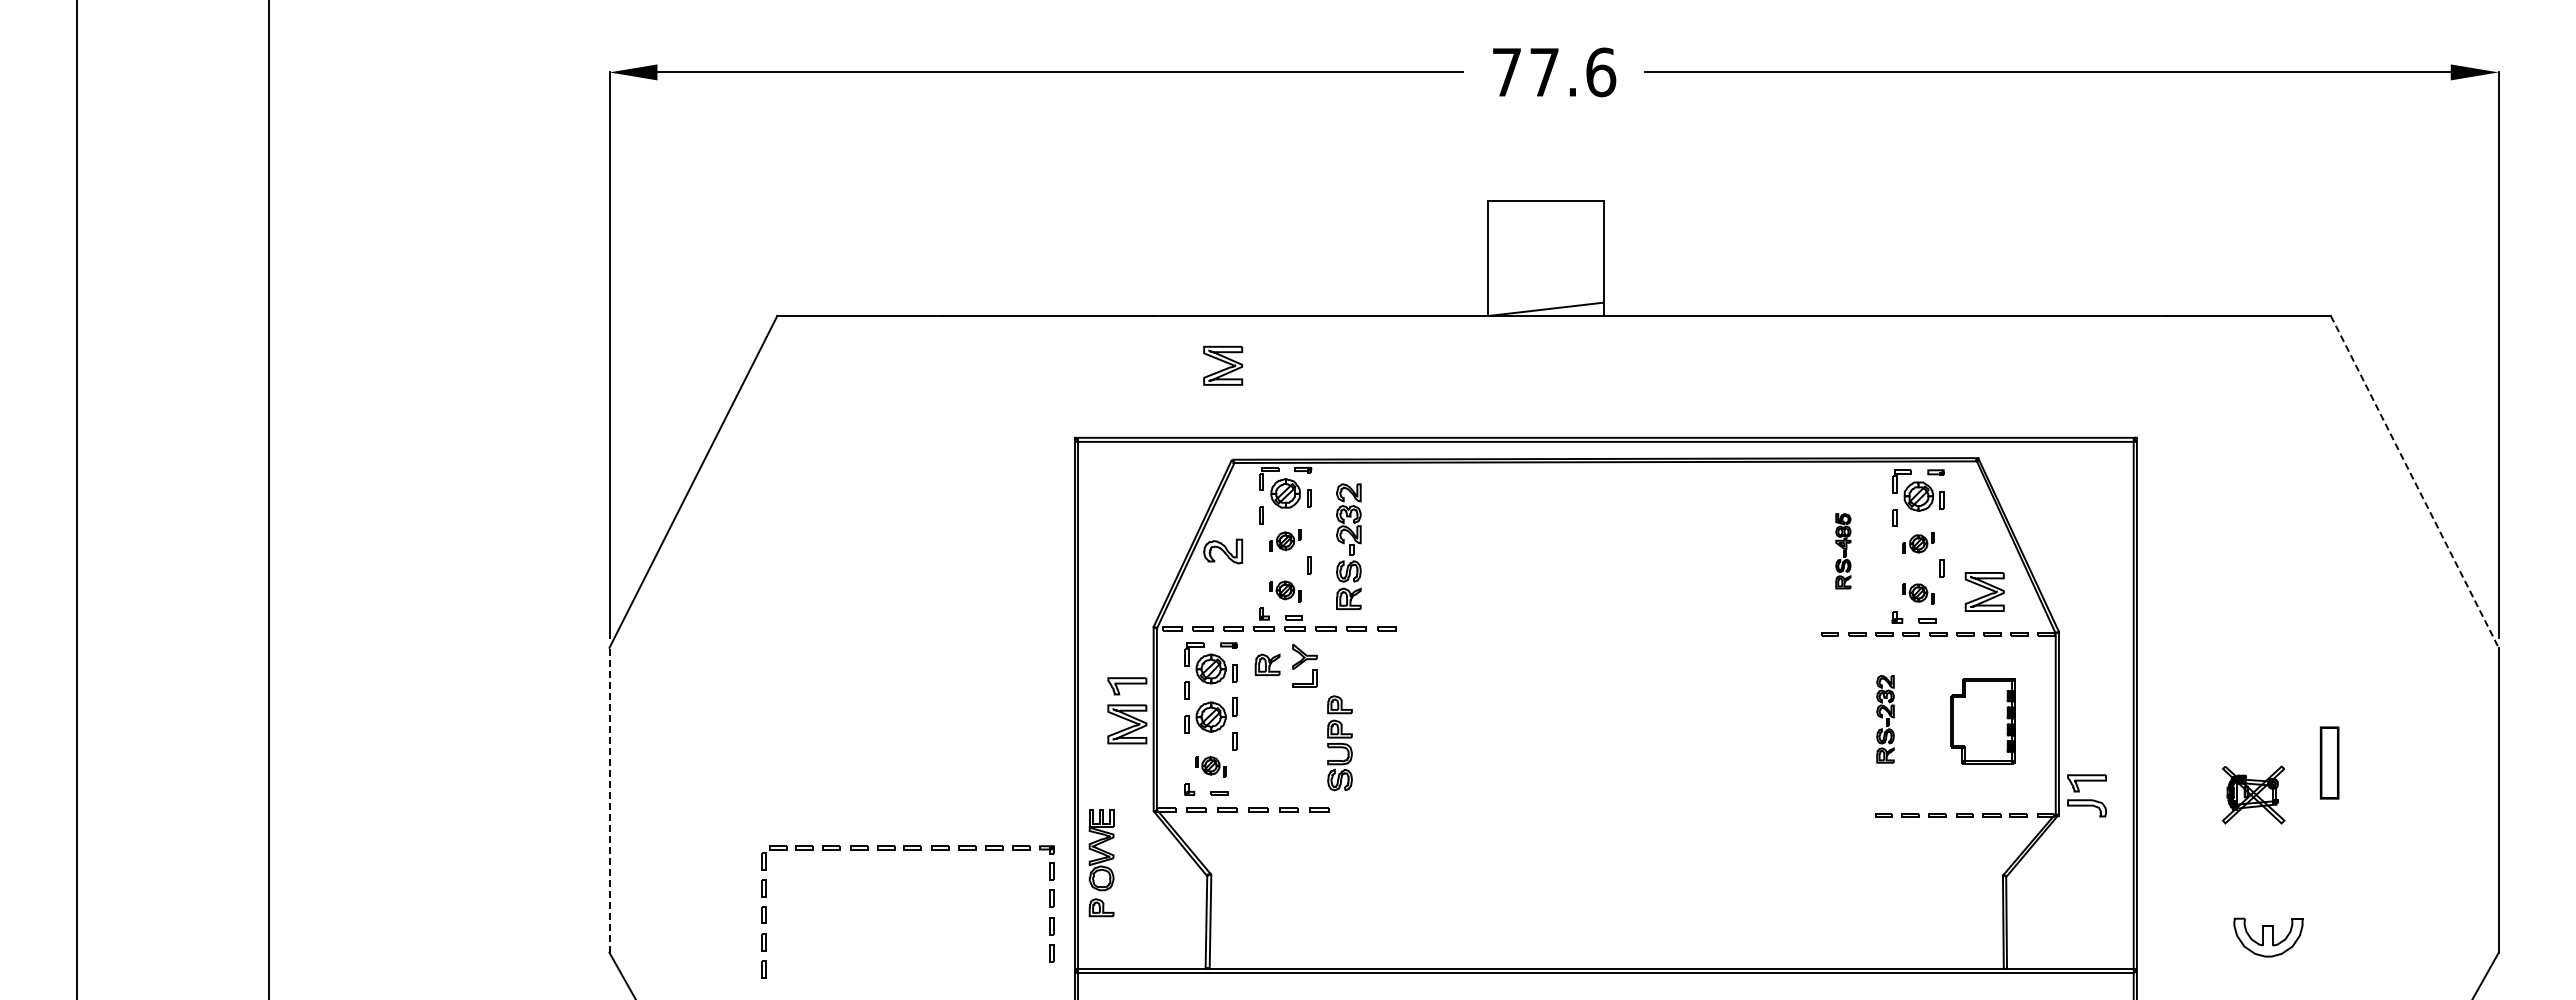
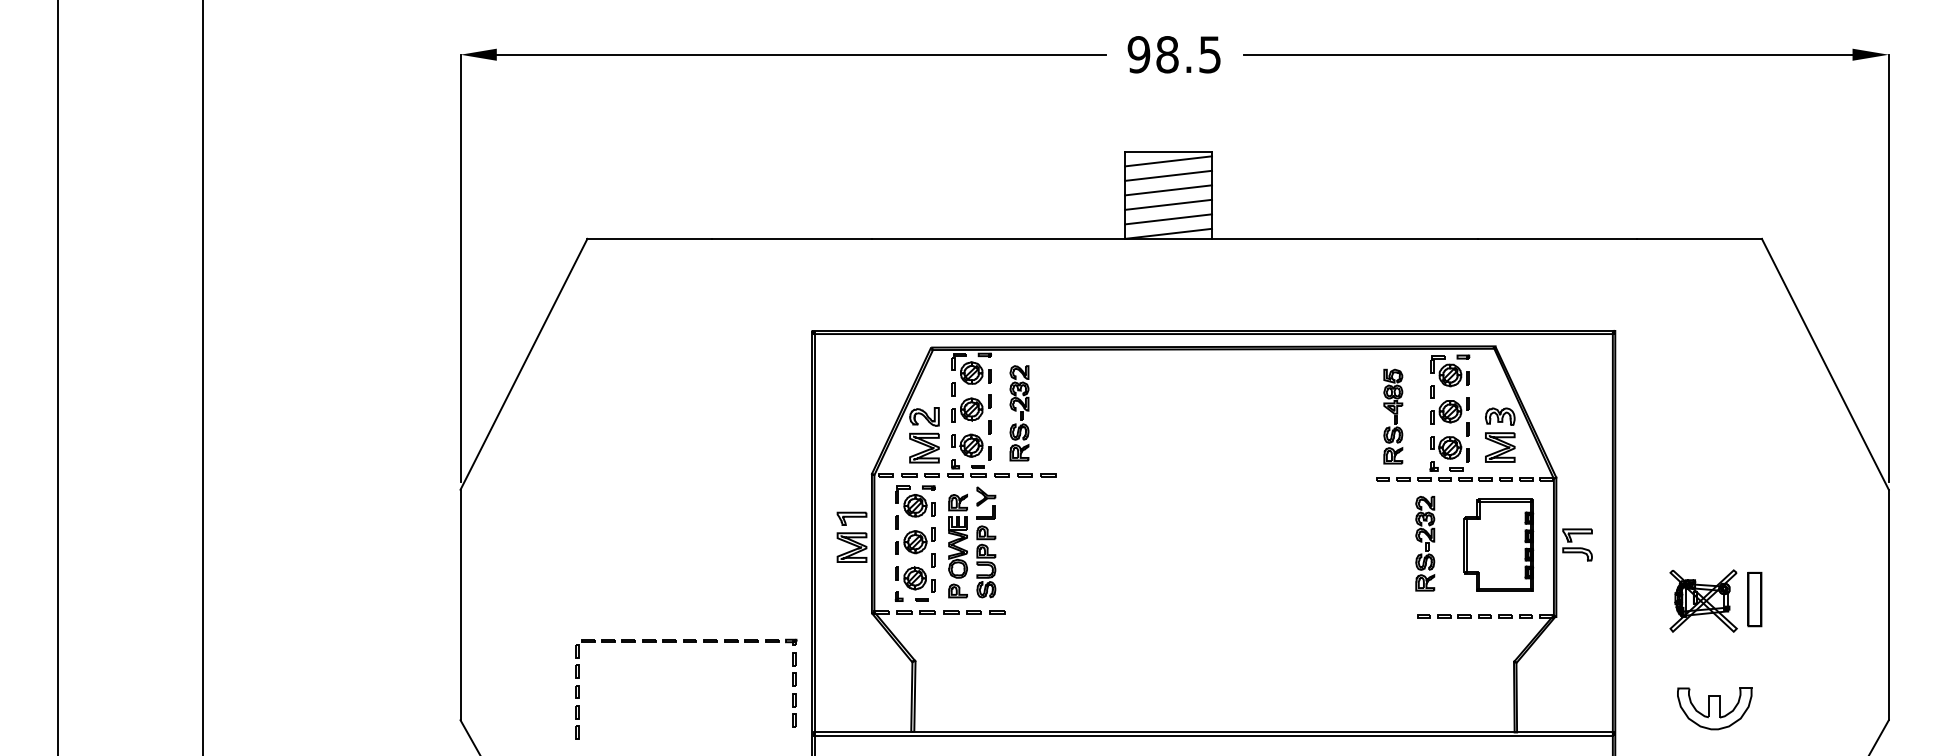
text: (1554, 72) -> (1174, 54), 77.6 -> 98.5
line: (1545, 213) -> (1168, 161), added
line: (1545, 232) -> (1168, 175), added
line: (1545, 251) -> (1168, 190), added
line: (1545, 270) -> (1168, 204), added
line: (1545, 289) -> (1168, 218), added
part: (1223, 365) -> (924, 447), moved
line: (2414, 481) -> (1825, 364), dashed -> solid
part: (1285, 540) -> (971, 408), size x1.67
part: (1918, 542) -> (1450, 410), size x1.67
part: (1984, 550) -> (1500, 416), added
part: (1843, 551) -> (1393, 416), size x1.67
part: (1285, 591) -> (971, 447), size x1.67
part: (1918, 593) -> (1450, 448), size x1.67
part: (1885, 719) -> (1425, 543), size x1.43
part: (1982, 720) -> (1498, 544), size x1.43
part: (1339, 743) -> (985, 562), moved
part: (2329, 762) -> (1754, 599), moved
part: (1210, 766) -> (914, 579), size x1.67
part: (2253, 794) -> (1703, 600), size x1.43
part: (2086, 795) -> (1577, 544), moved
line: (609, 799) -> (460, 604), dashed -> solid
part: (1101, 863) -> (958, 557), moved
part: (2268, 937) -> (1714, 708), size x1.43

